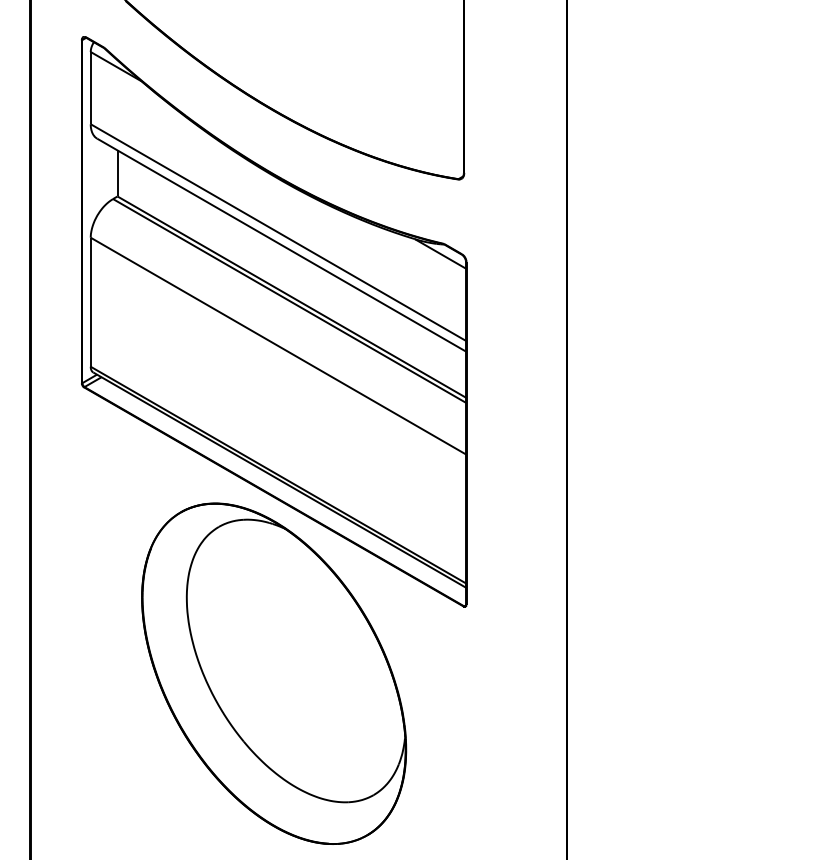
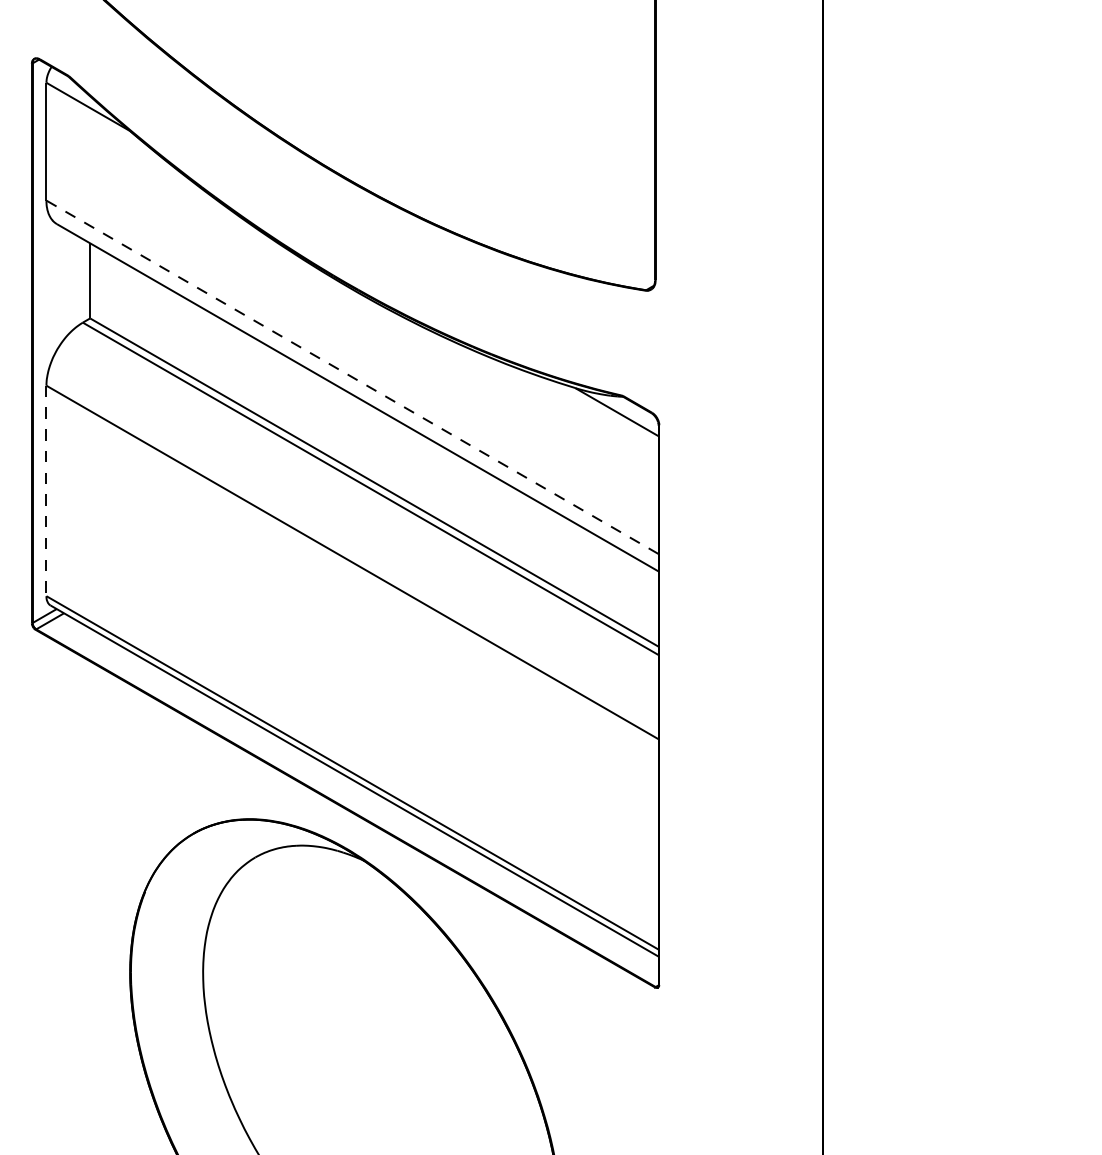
line: (278, 232) -> (352, 377), solid -> dashed
line: (90, 302) -> (46, 491), solid -> dashed

